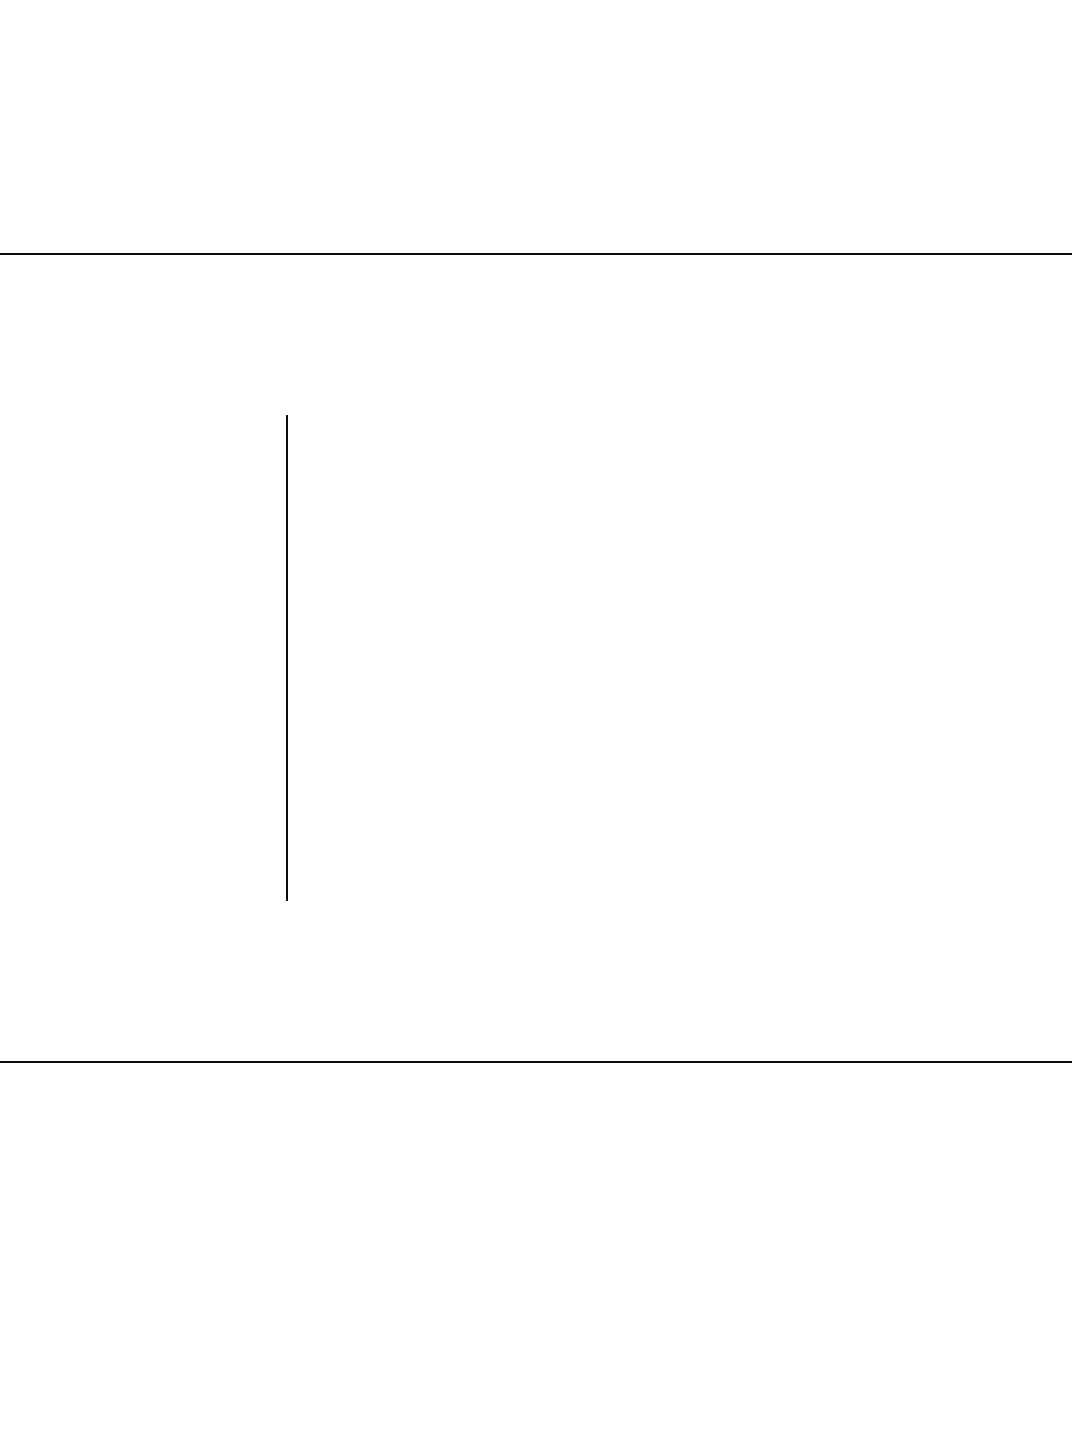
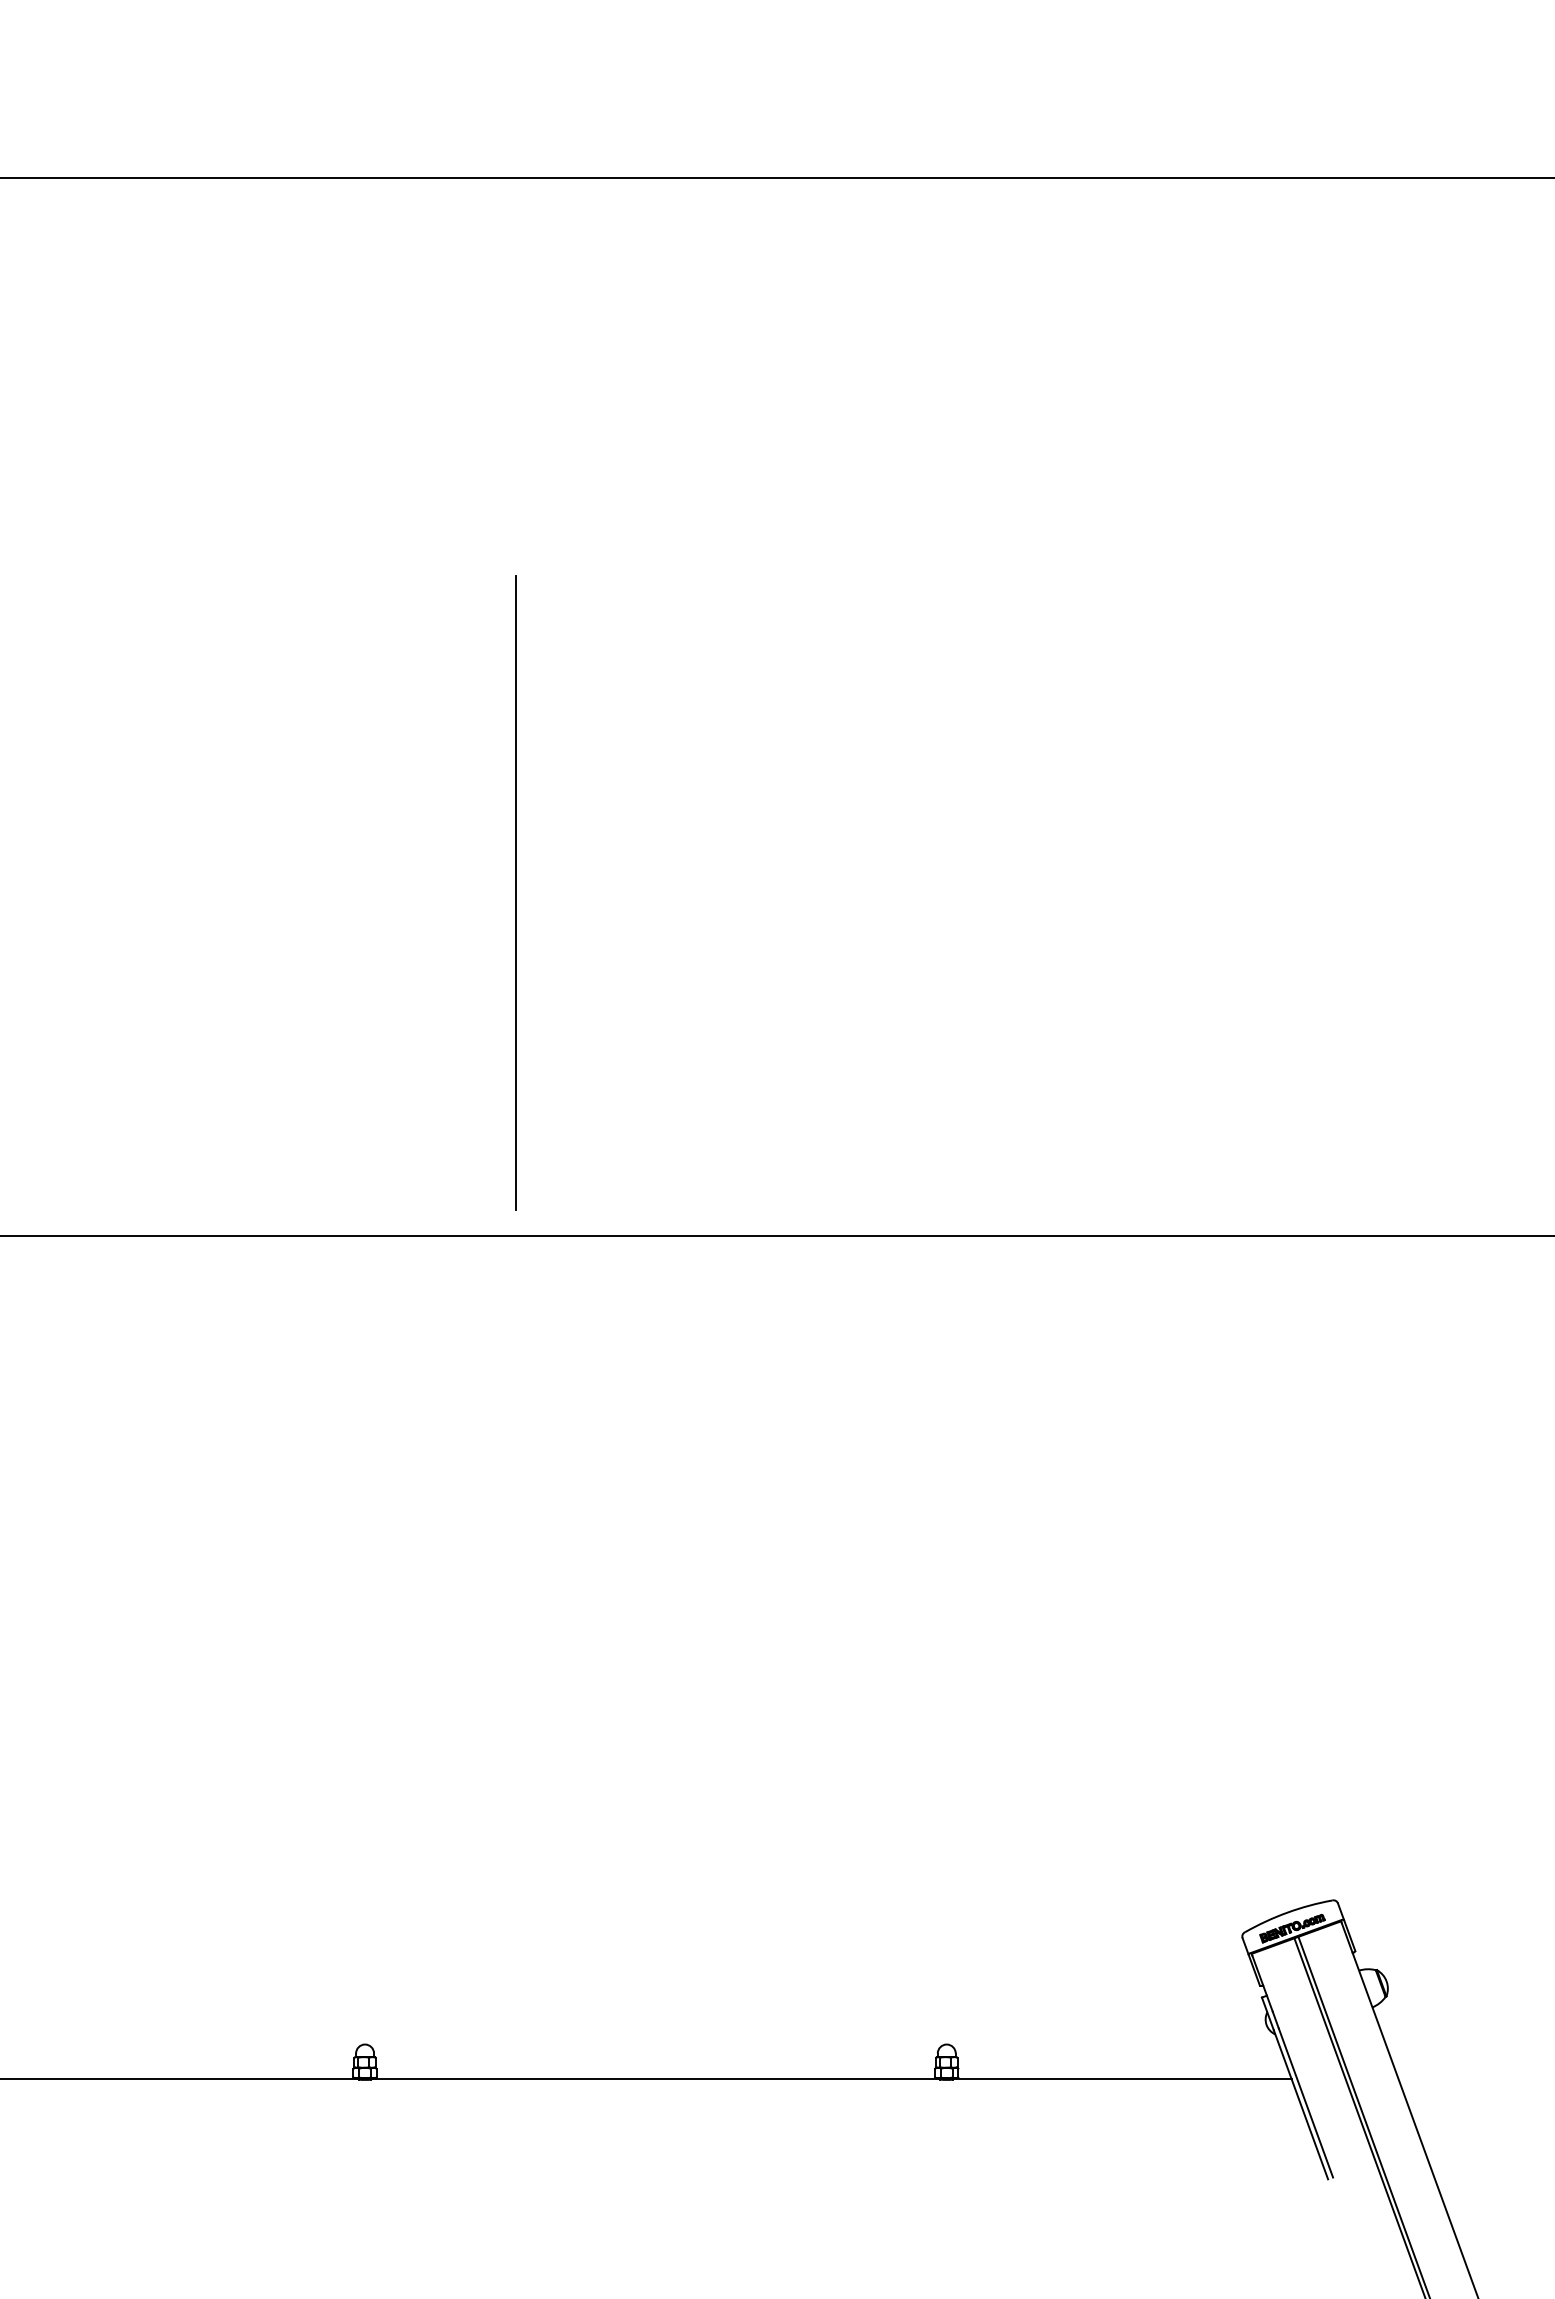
line: (287, 657) -> (515, 892), moved

